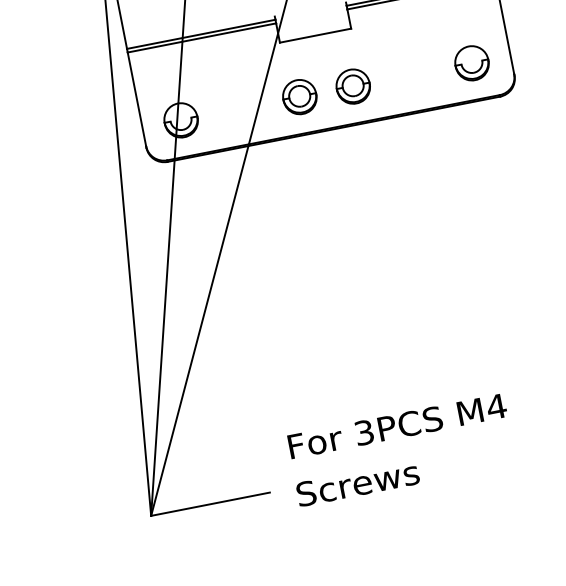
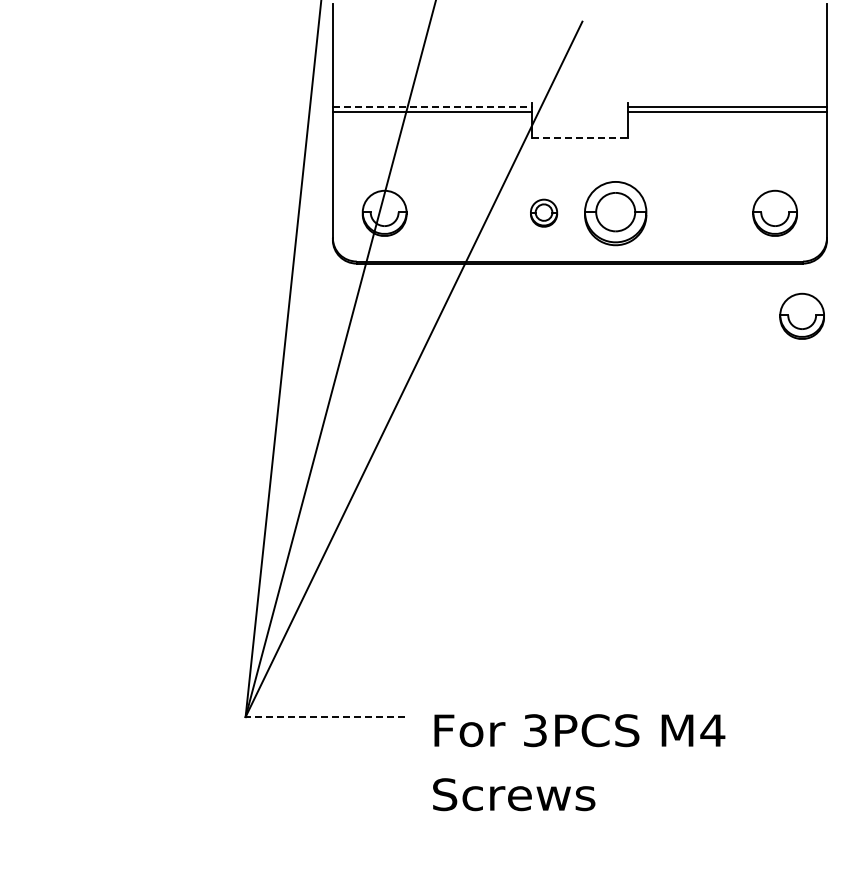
line: (201, 34) -> (432, 107), solid -> dashed
line: (315, 35) -> (579, 137), solid -> dashed
part: (352, 85) -> (615, 212), size x1.4
part: (299, 96) -> (543, 212), size x0.6
part: (506, 135) -> (801, 315), added
text: (401, 450) -> (579, 762), moved
line: (210, 504) -> (325, 717), solid -> dashed

